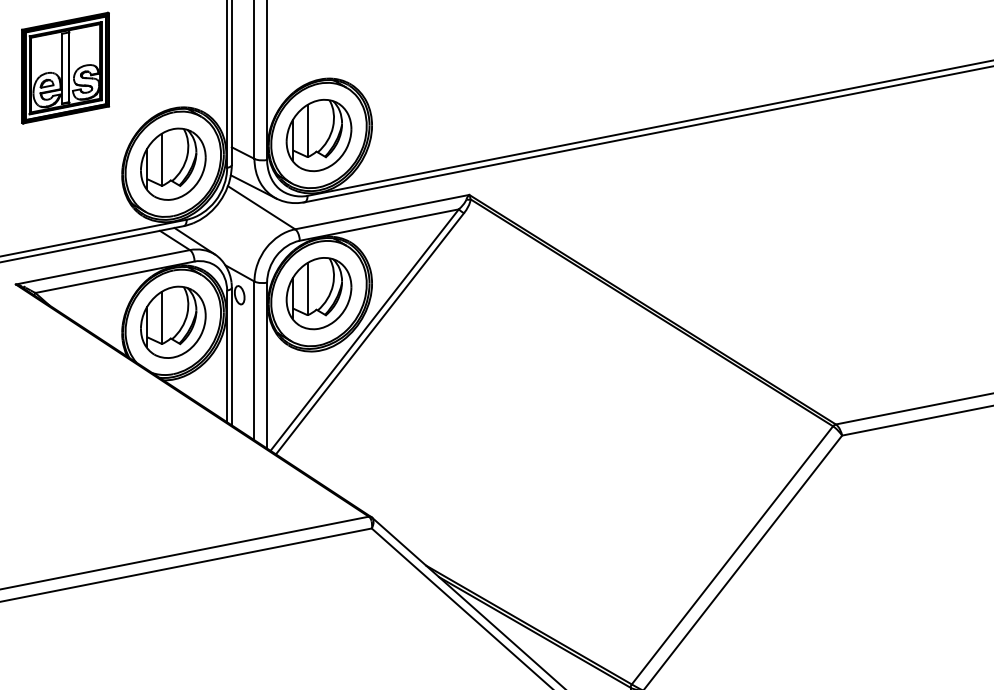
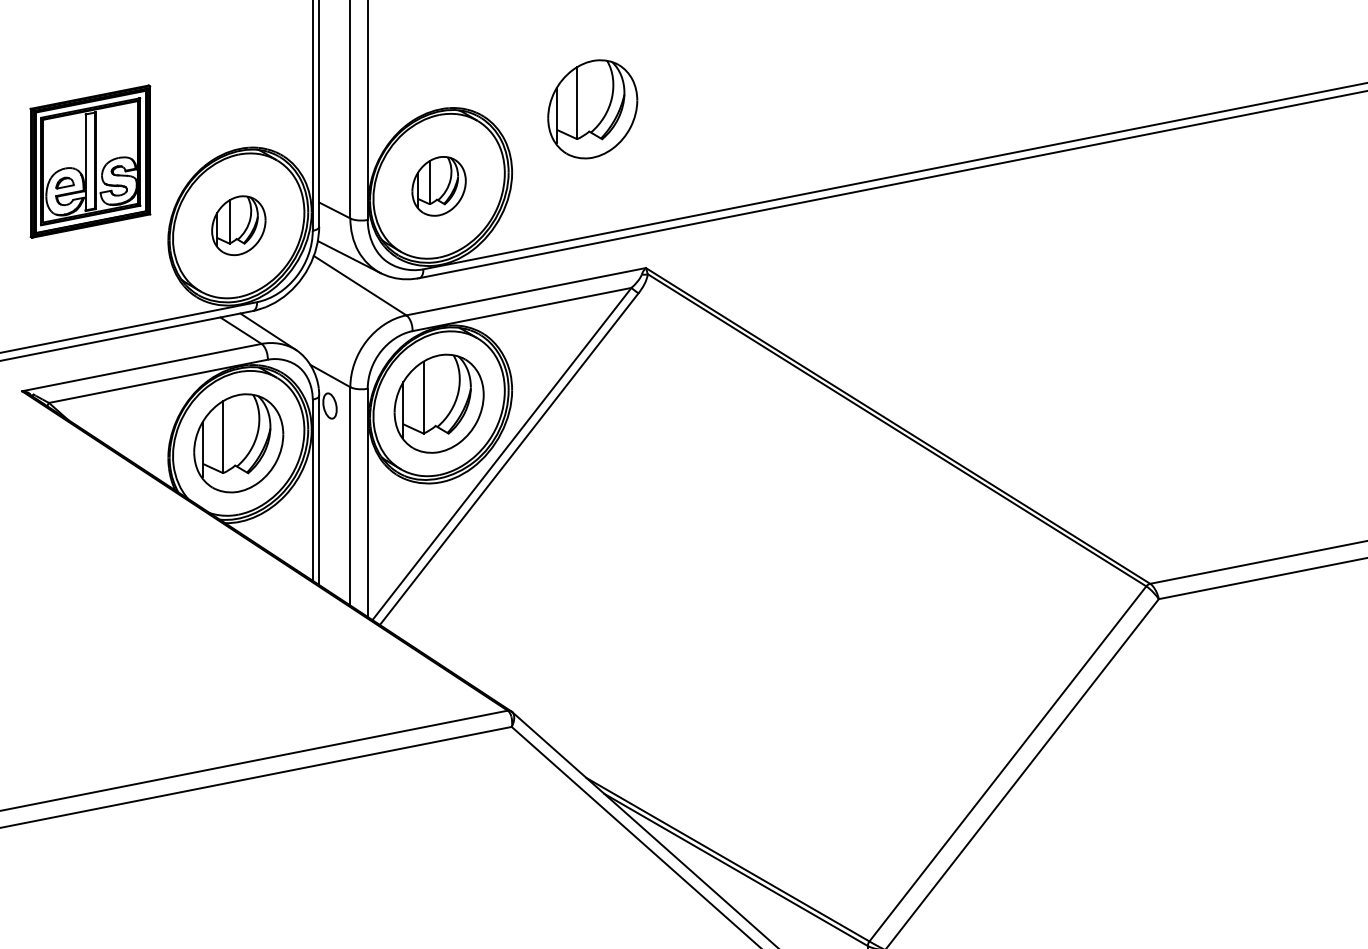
part: (65, 68) -> (90, 161), moved
part: (430, 79) -> (592, 109), added
part: (318, 135) -> (438, 186), size x0.6
part: (173, 164) -> (238, 225), size x0.6

